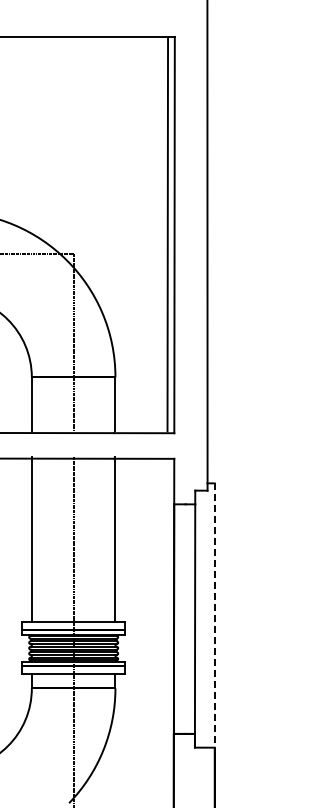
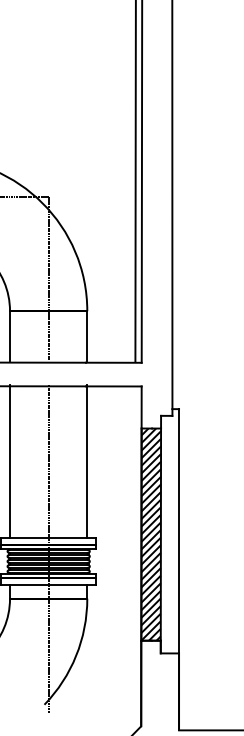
line: (214, 616) -> (178, 532), dashed -> solid
hatch: (184, 618) -> (151, 534), added

